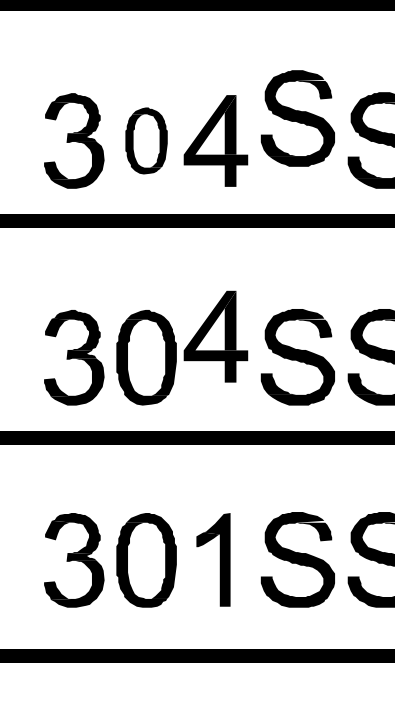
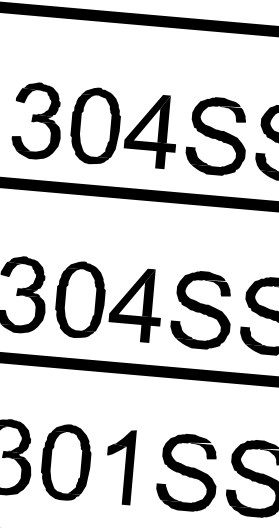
part: (297, 118) -> (216, 136), moved
part: (146, 140) -> (95, 125), size x1.43
part: (215, 336) -> (135, 304), moved

